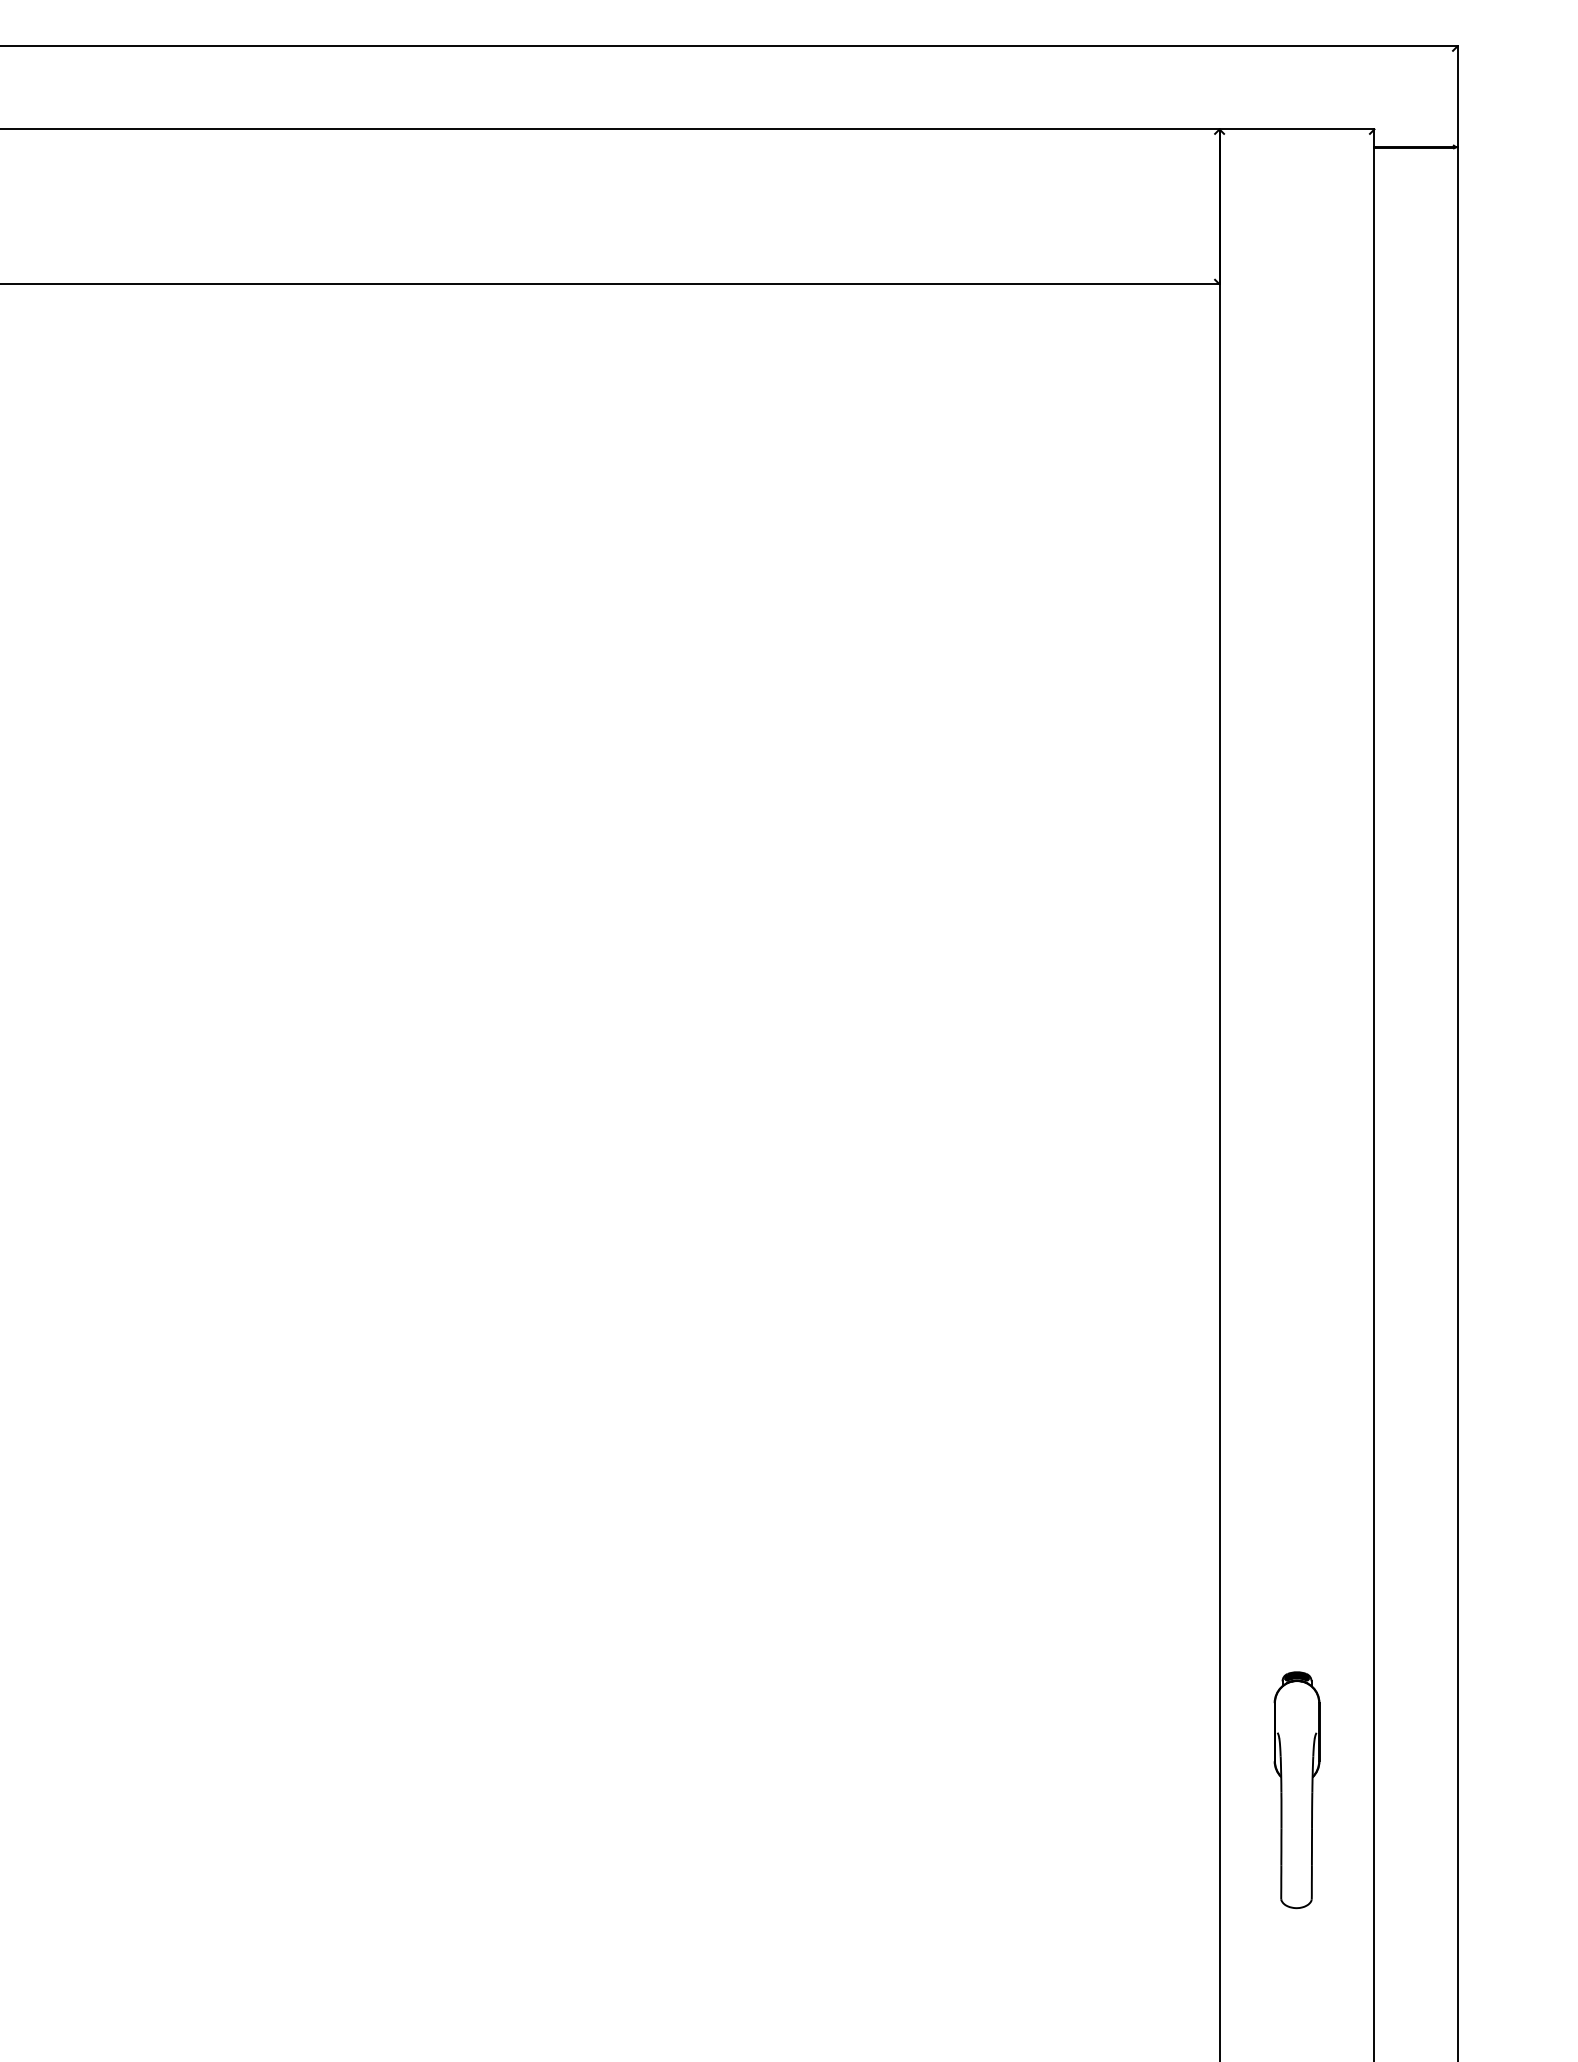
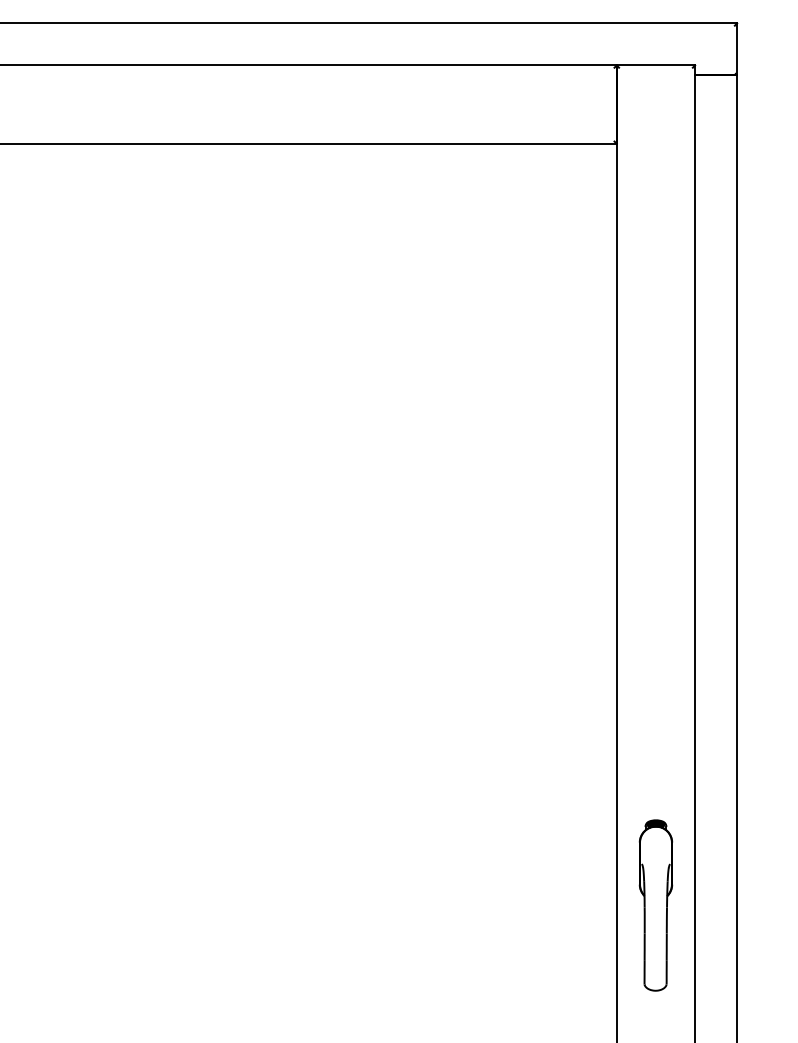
part: (1296, 1790) -> (655, 905), size x1.43

